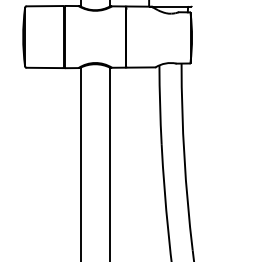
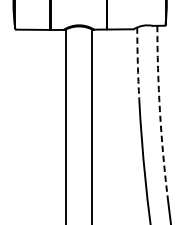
arc: (160, 105) -> (138, 63), solid -> dashed
arc: (184, 157) -> (160, 111), solid -> dashed

